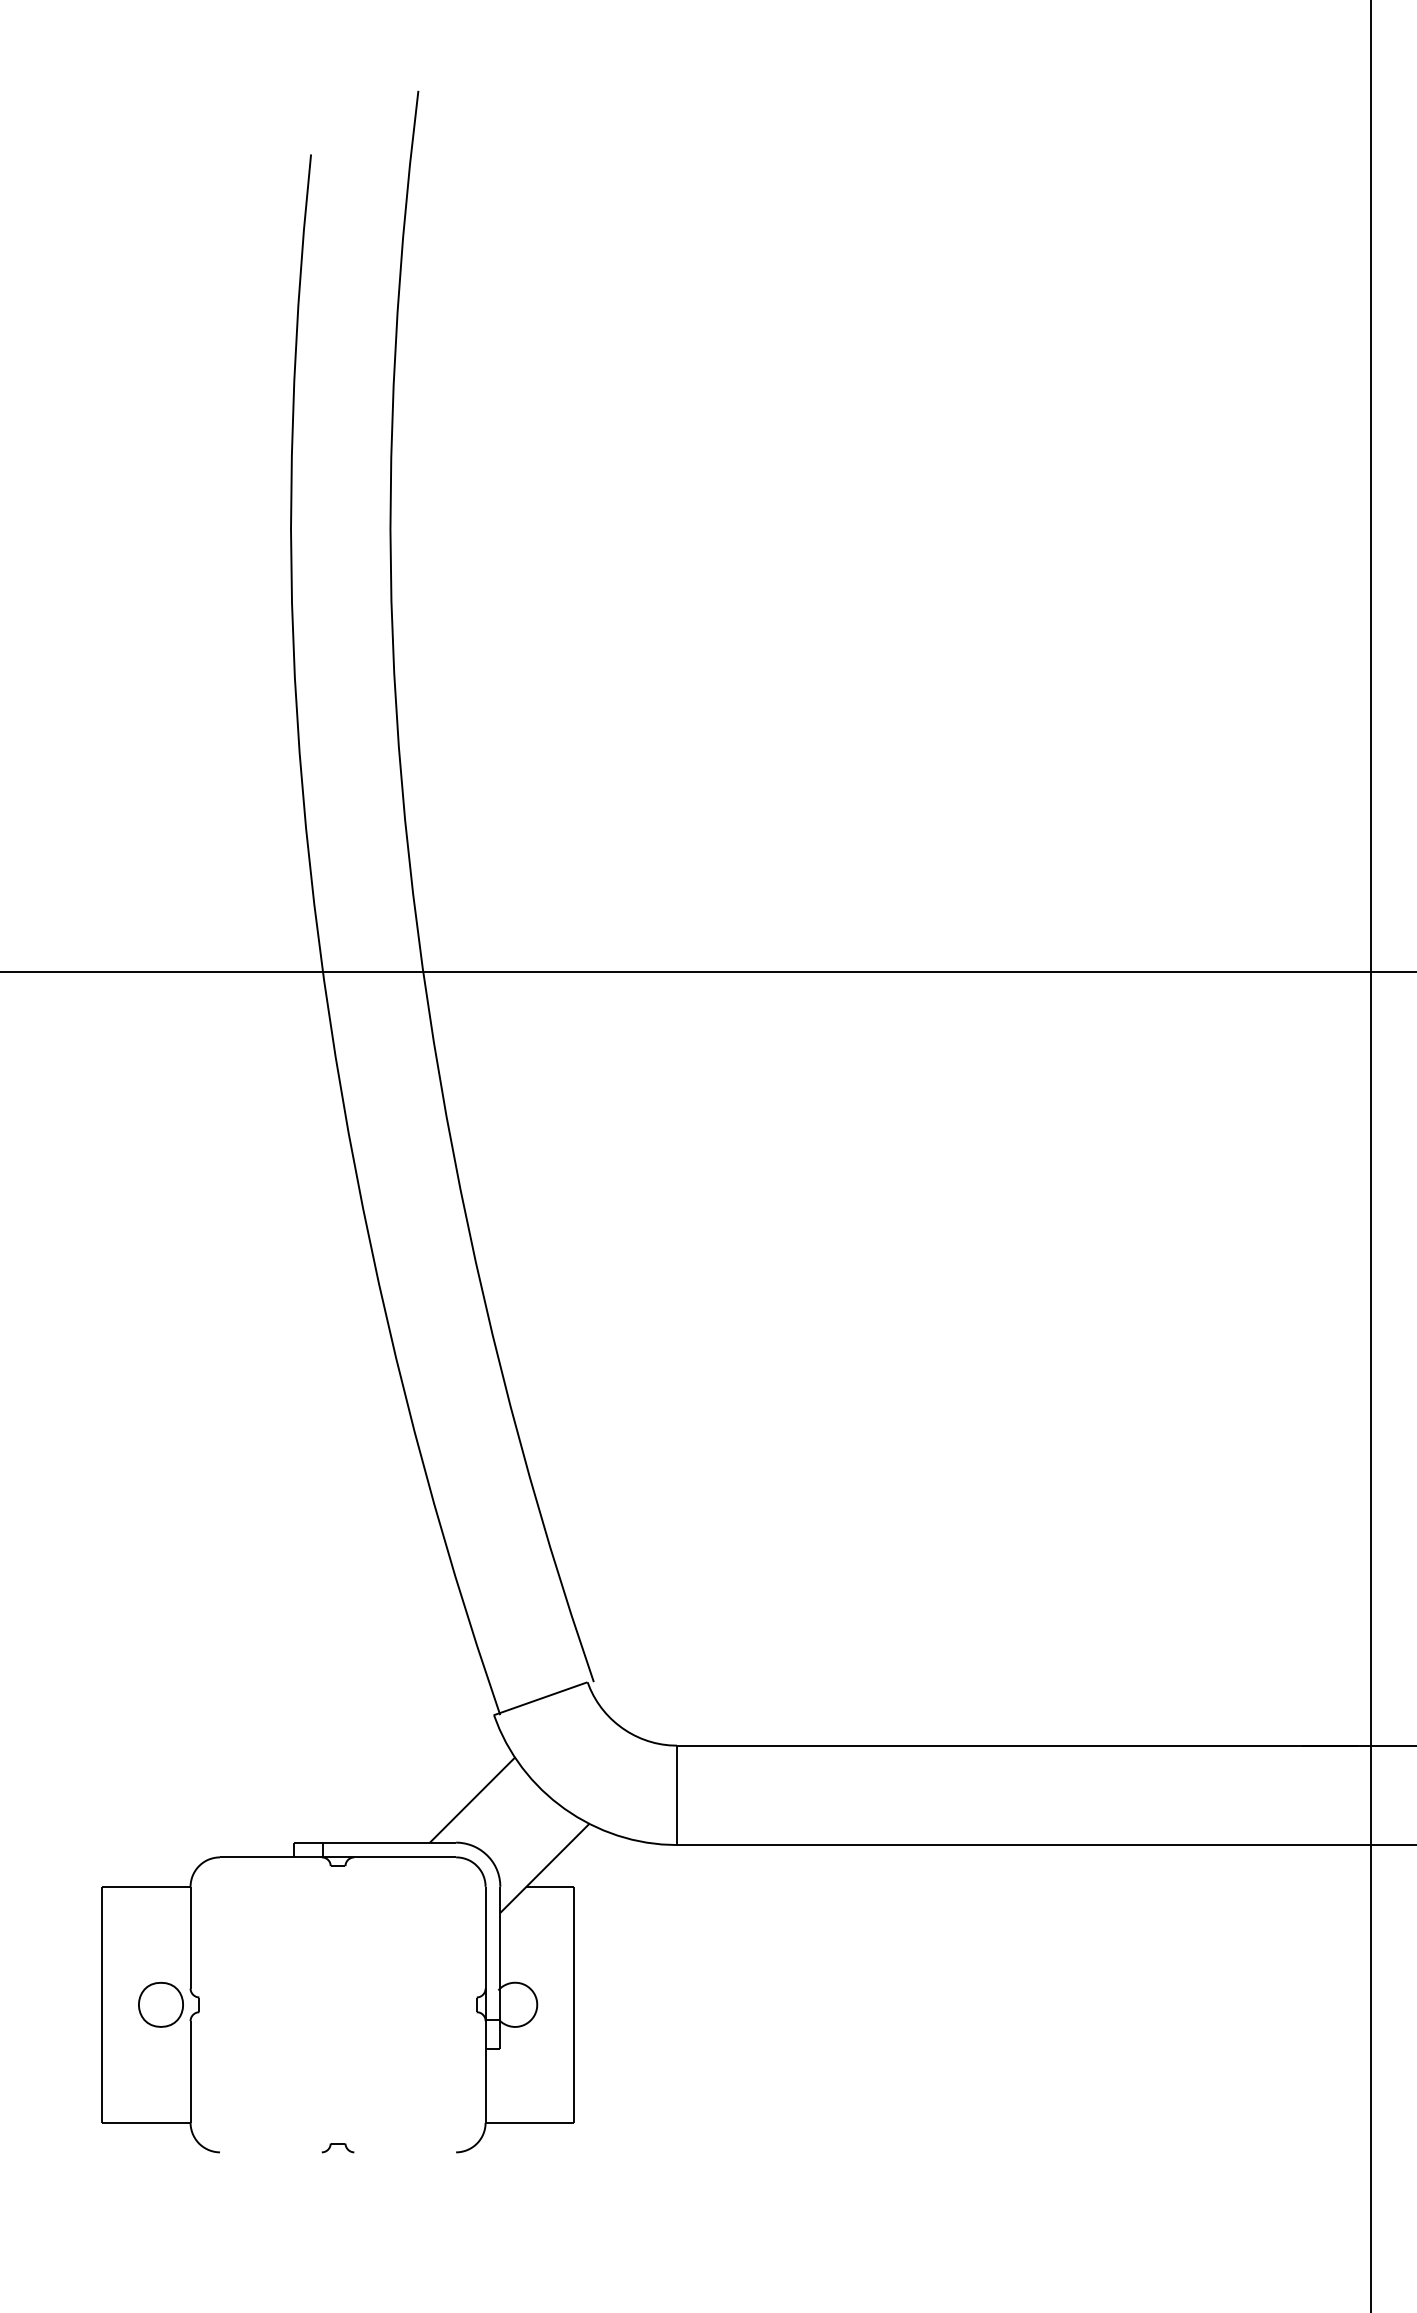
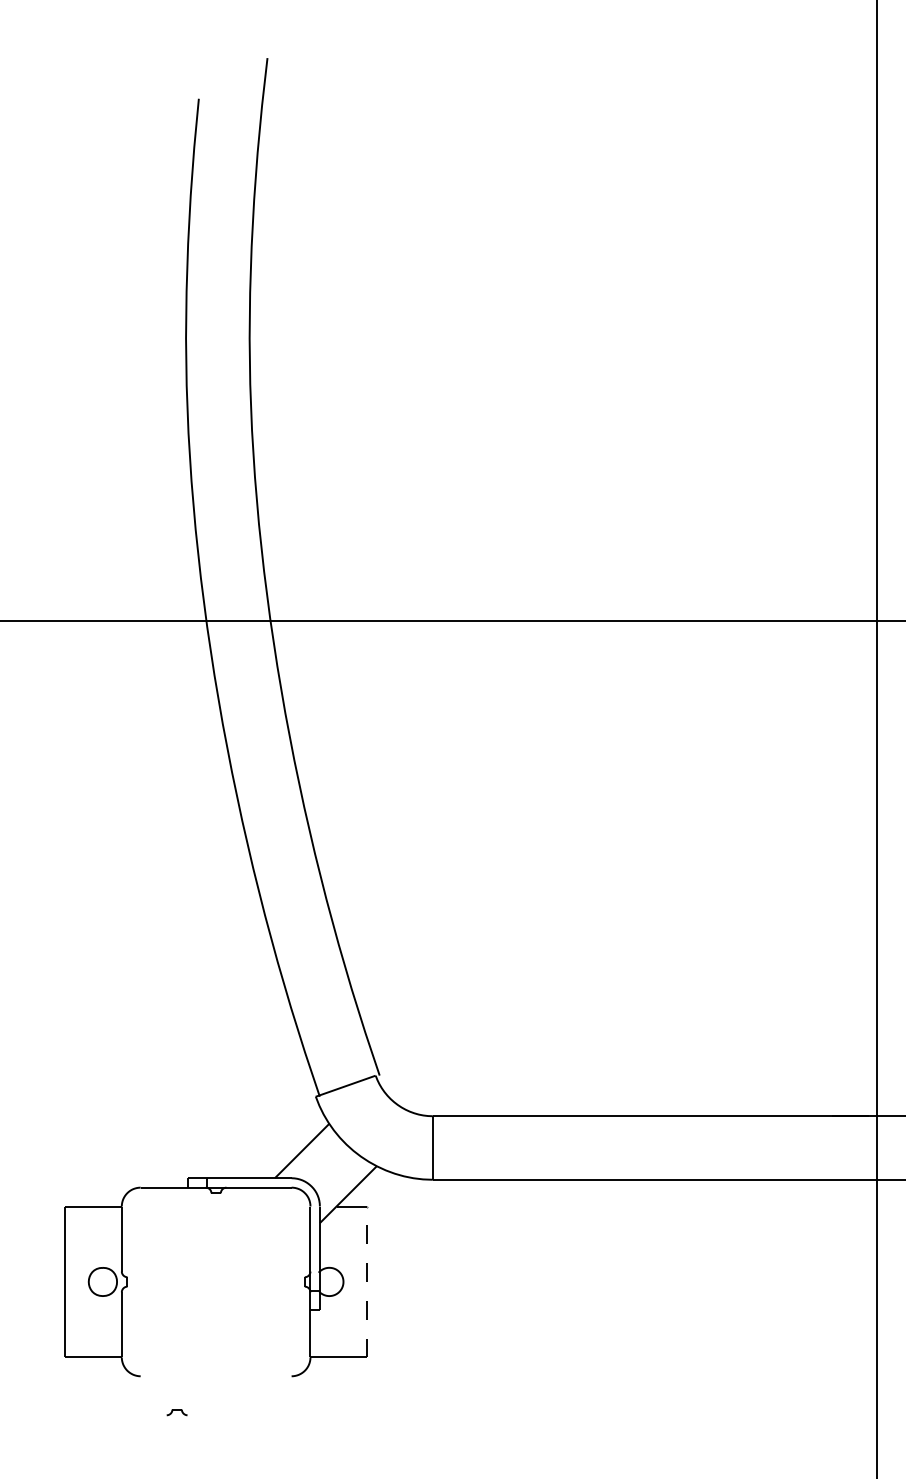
line: (574, 2004) -> (367, 1281), solid -> dashed
part: (337, 2148) -> (176, 1412), moved

